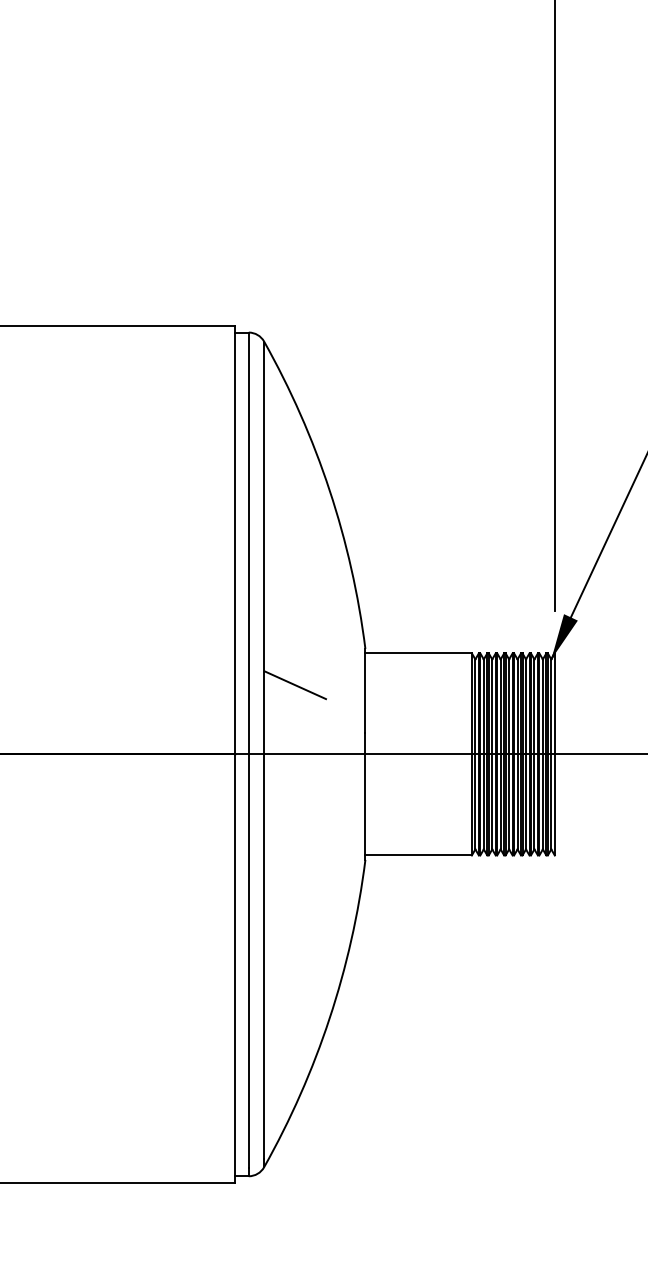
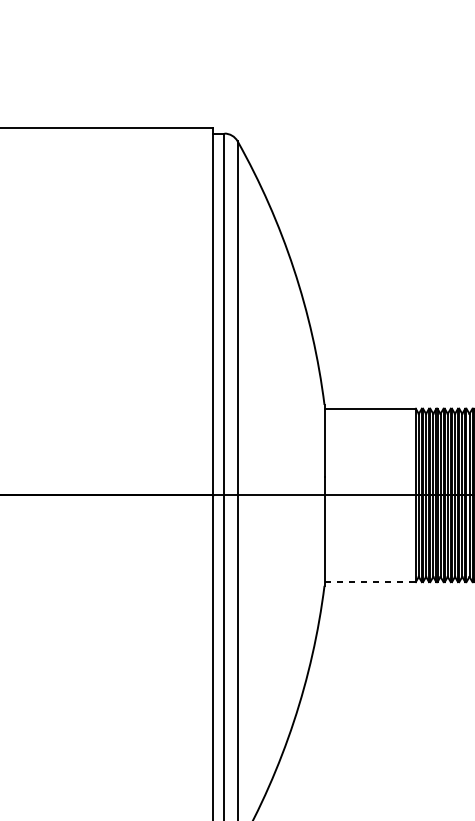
line: (295, 685) -> (264, 436), removed
line: (419, 855) -> (370, 582), solid -> dashed

